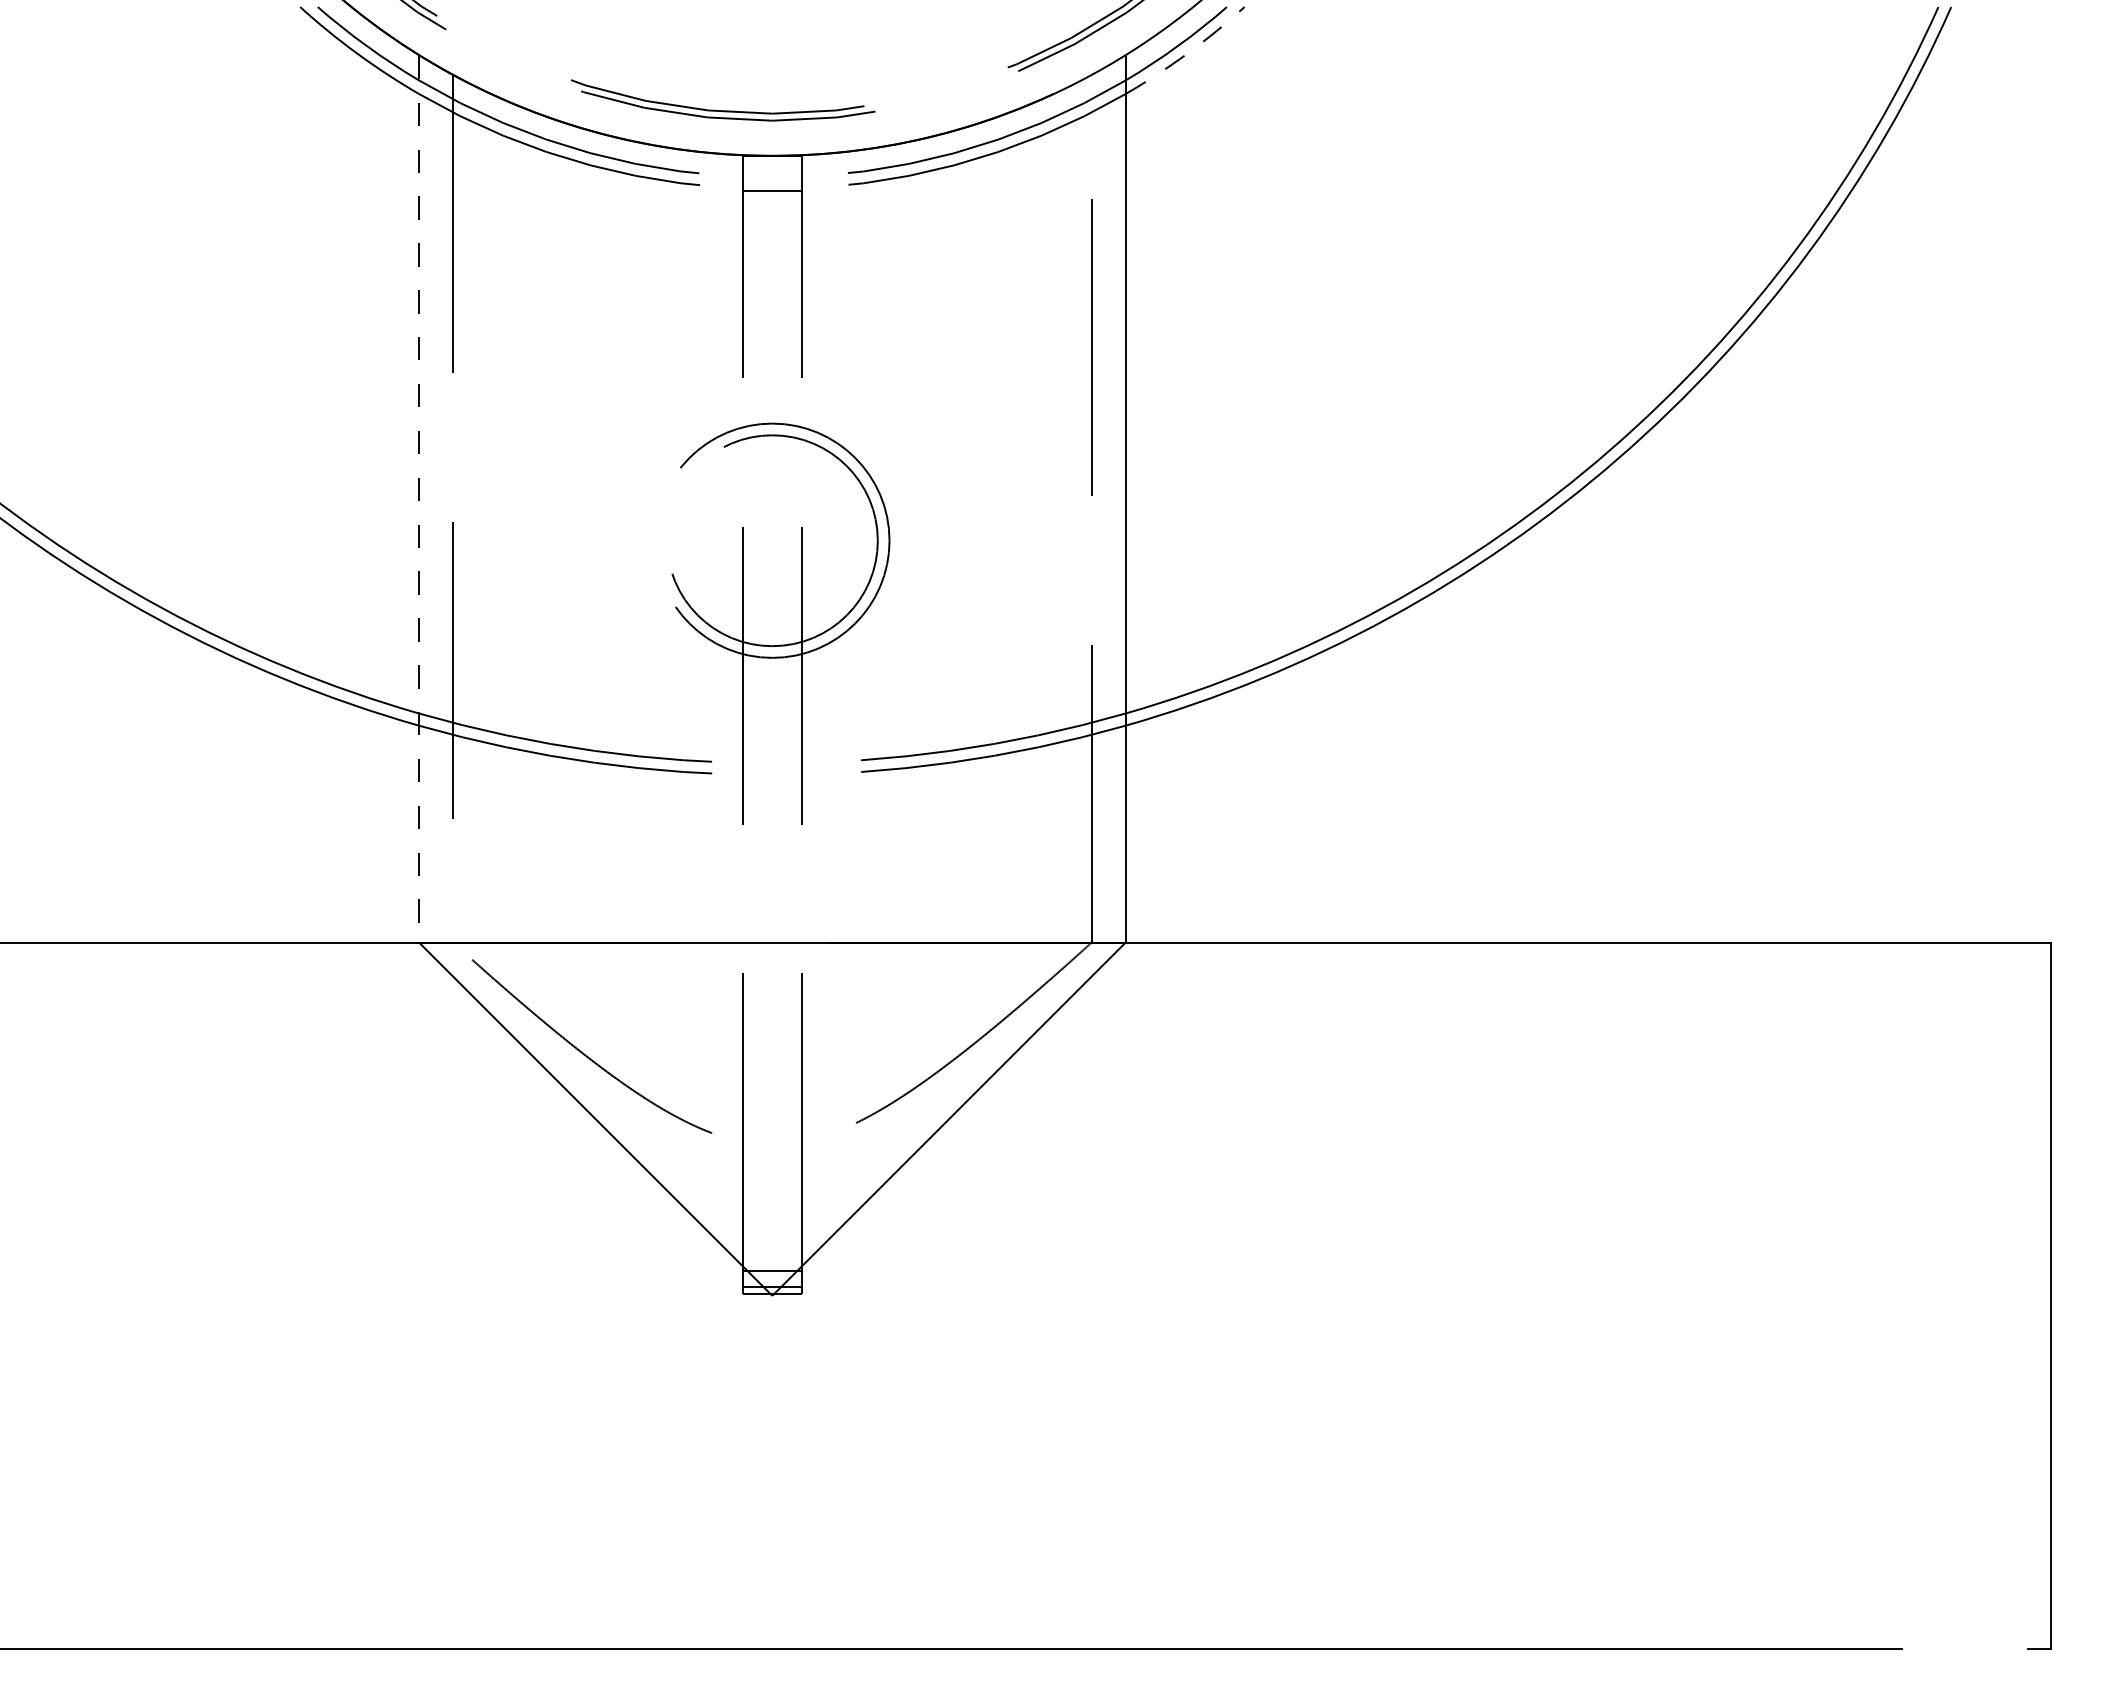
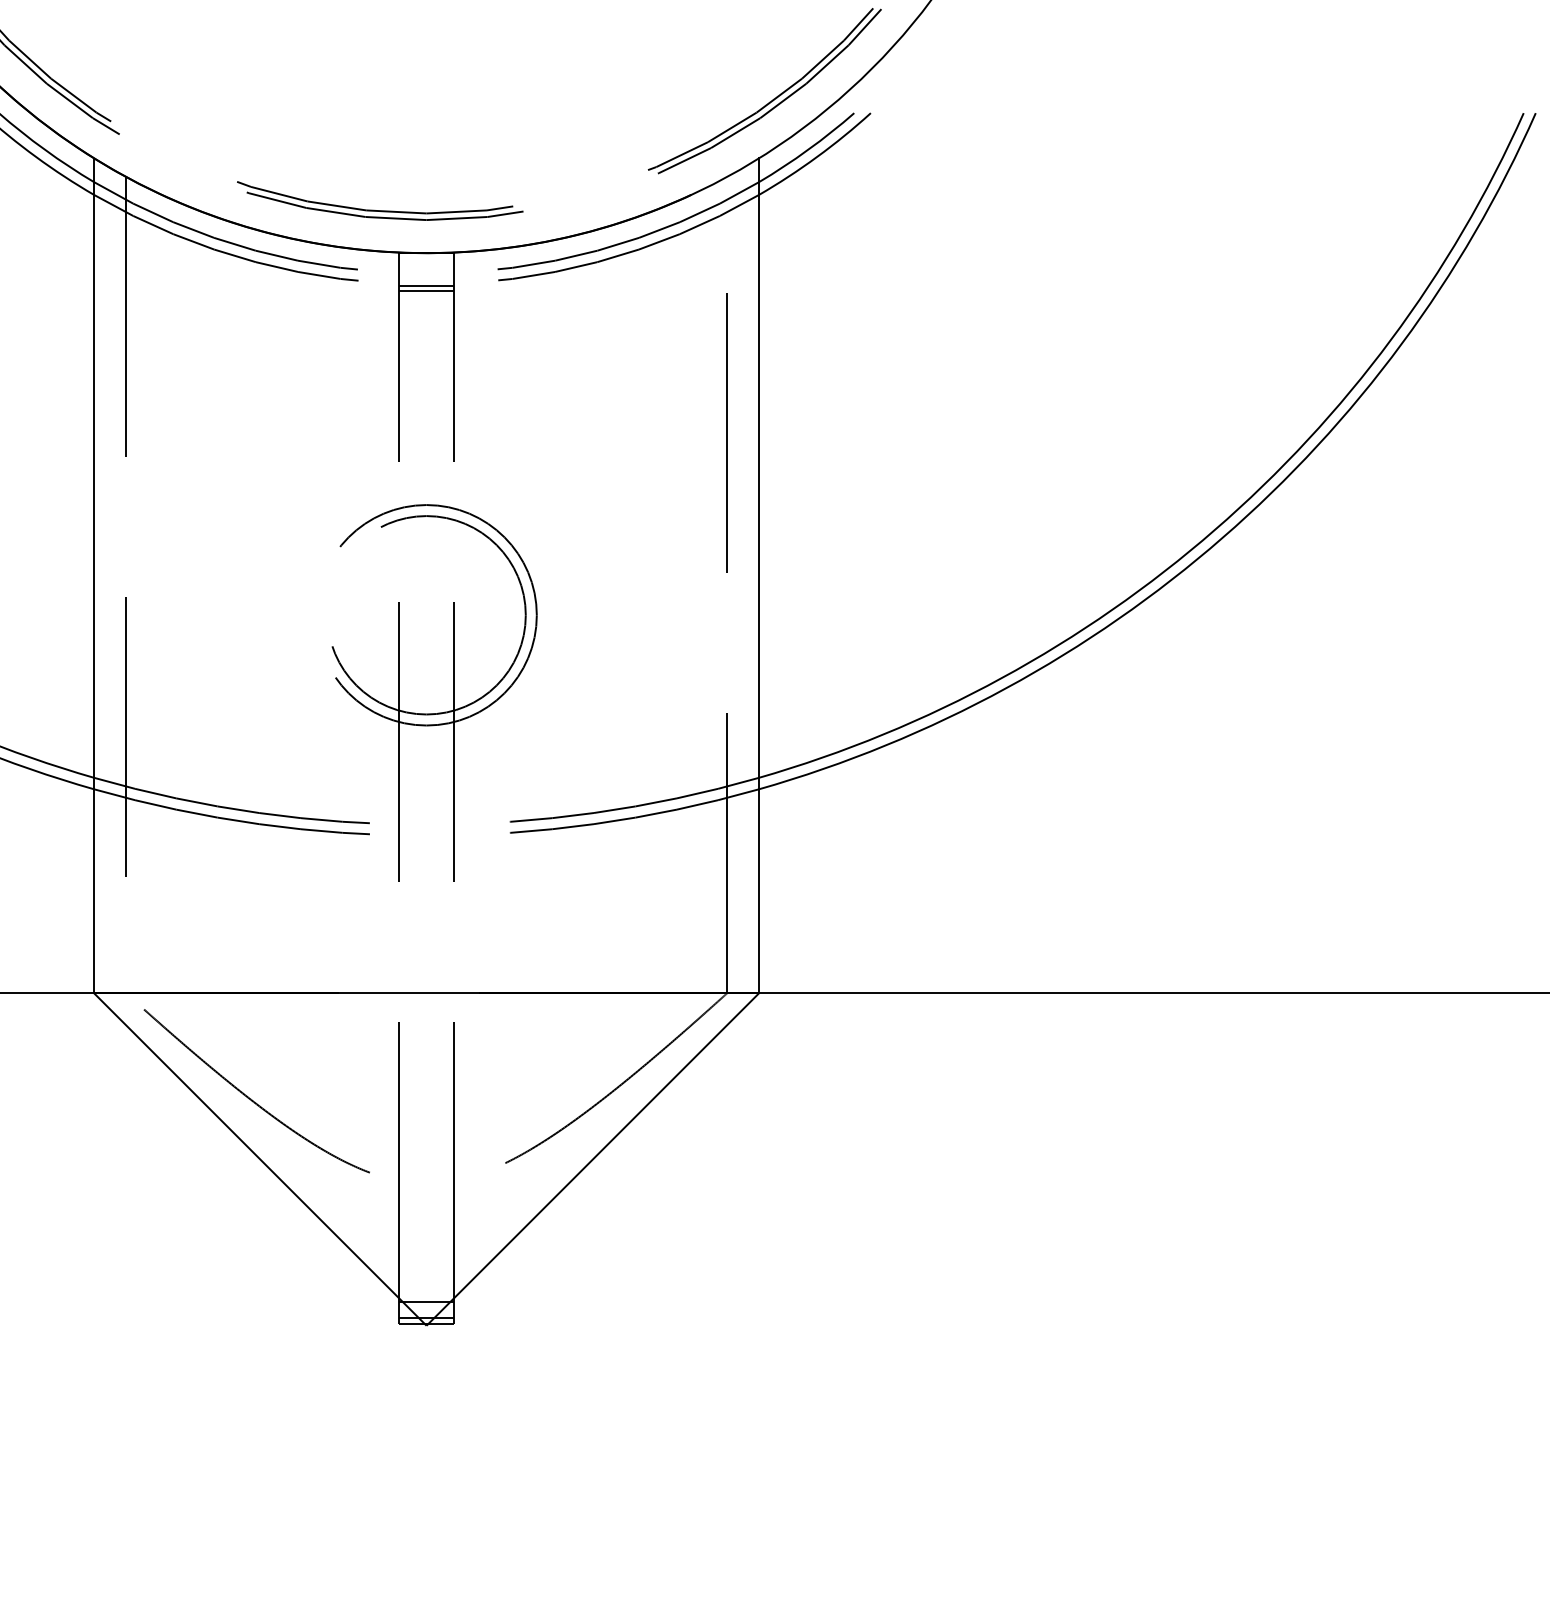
arc: (1187, 53) -> (817, 156), dashed -> solid
line: (772, 195) -> (426, 290), added
line: (419, 499) -> (94, 576), dashed -> solid

